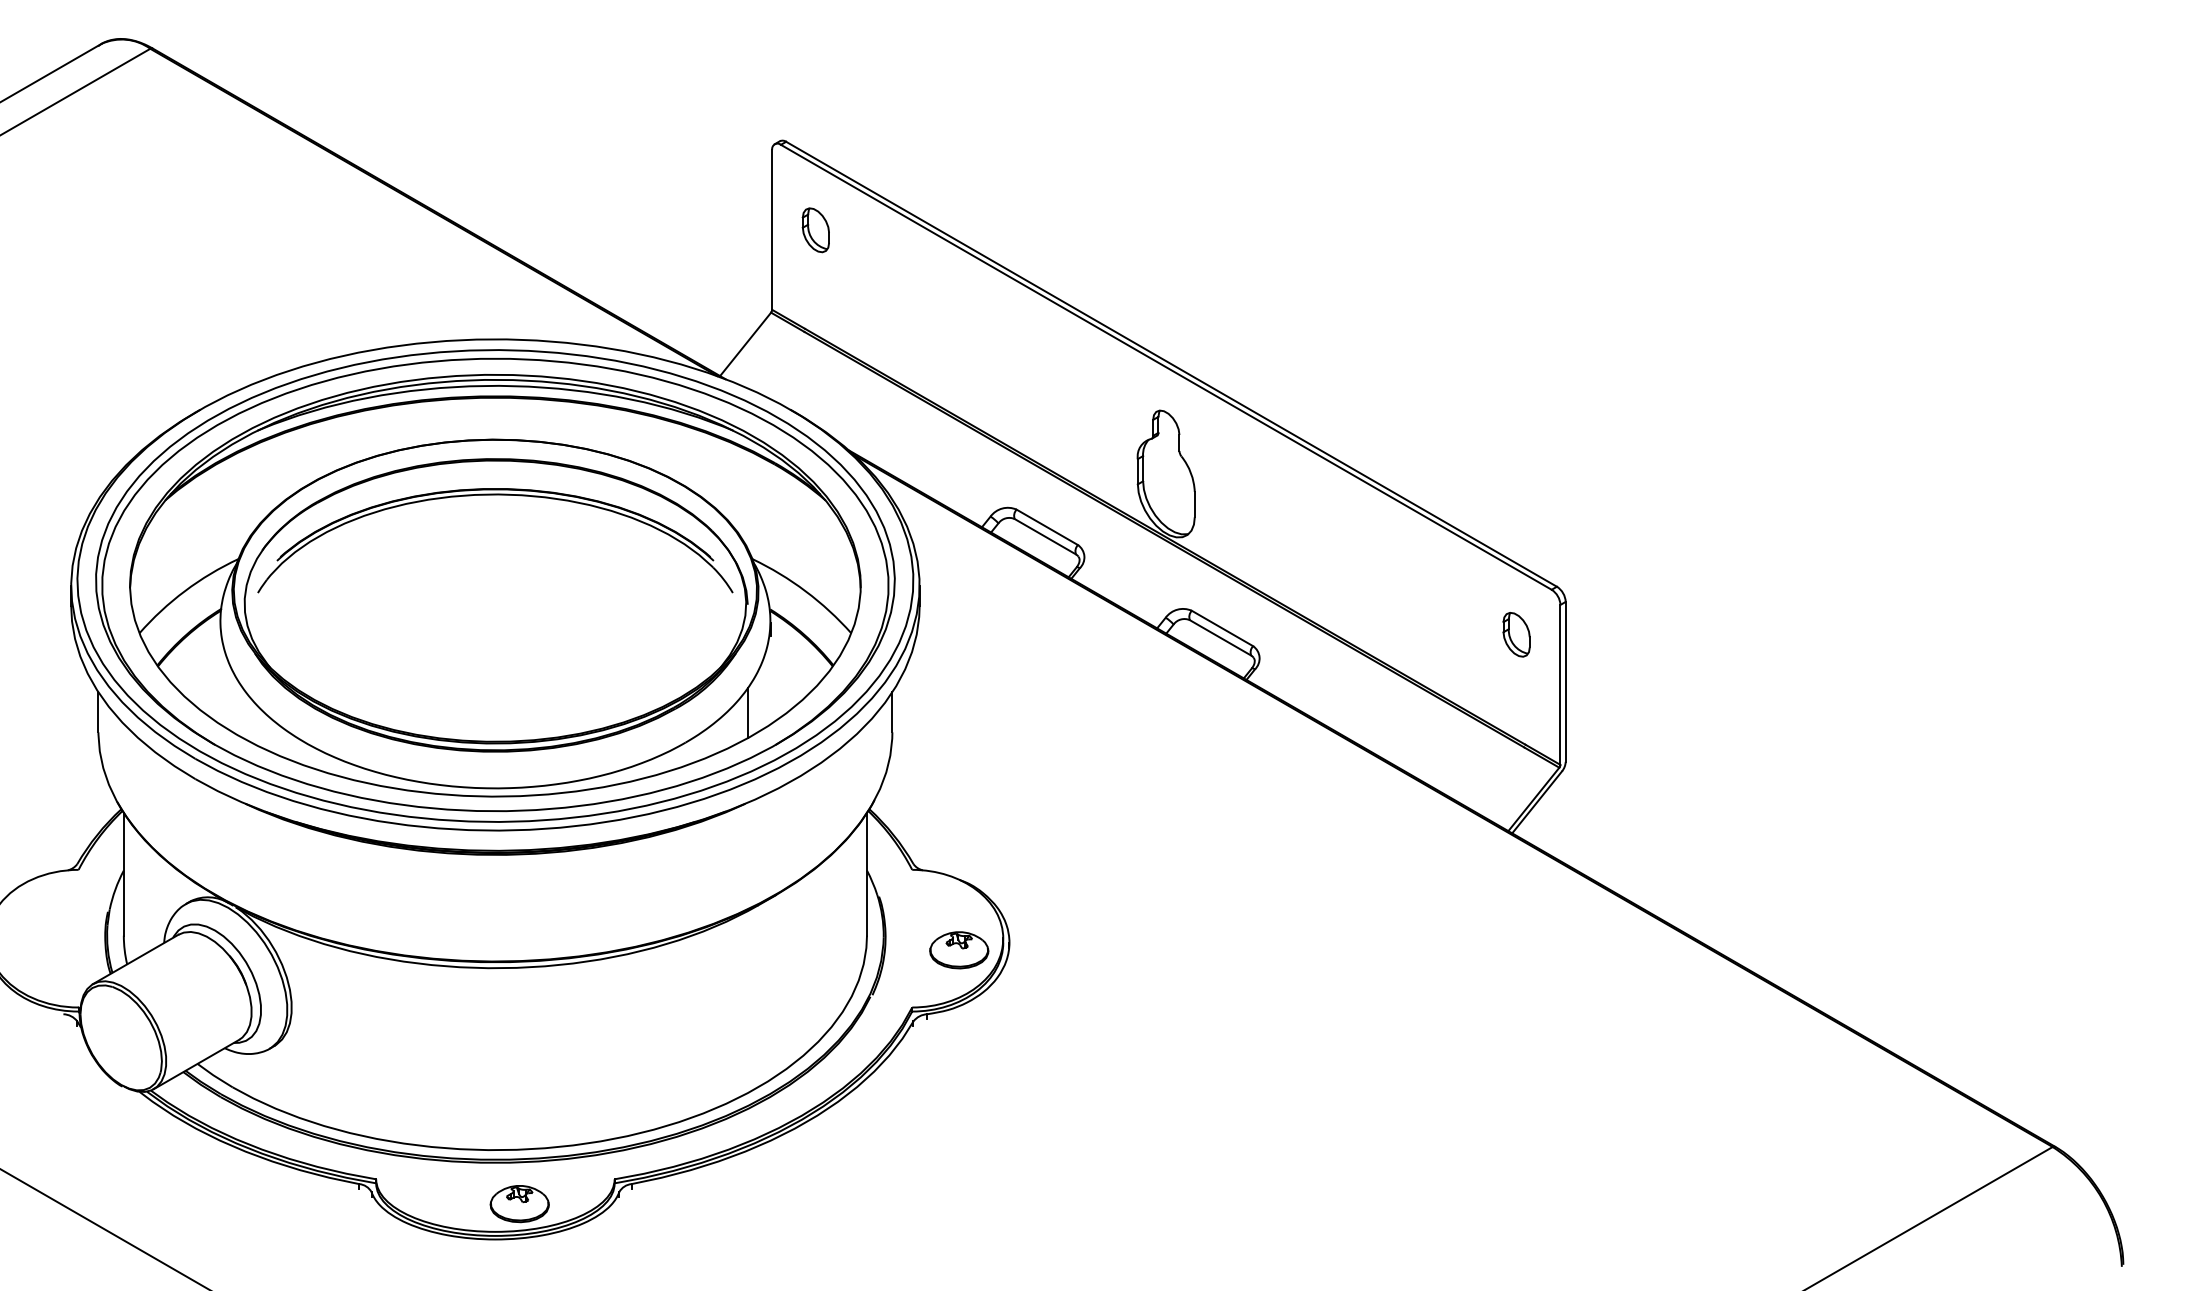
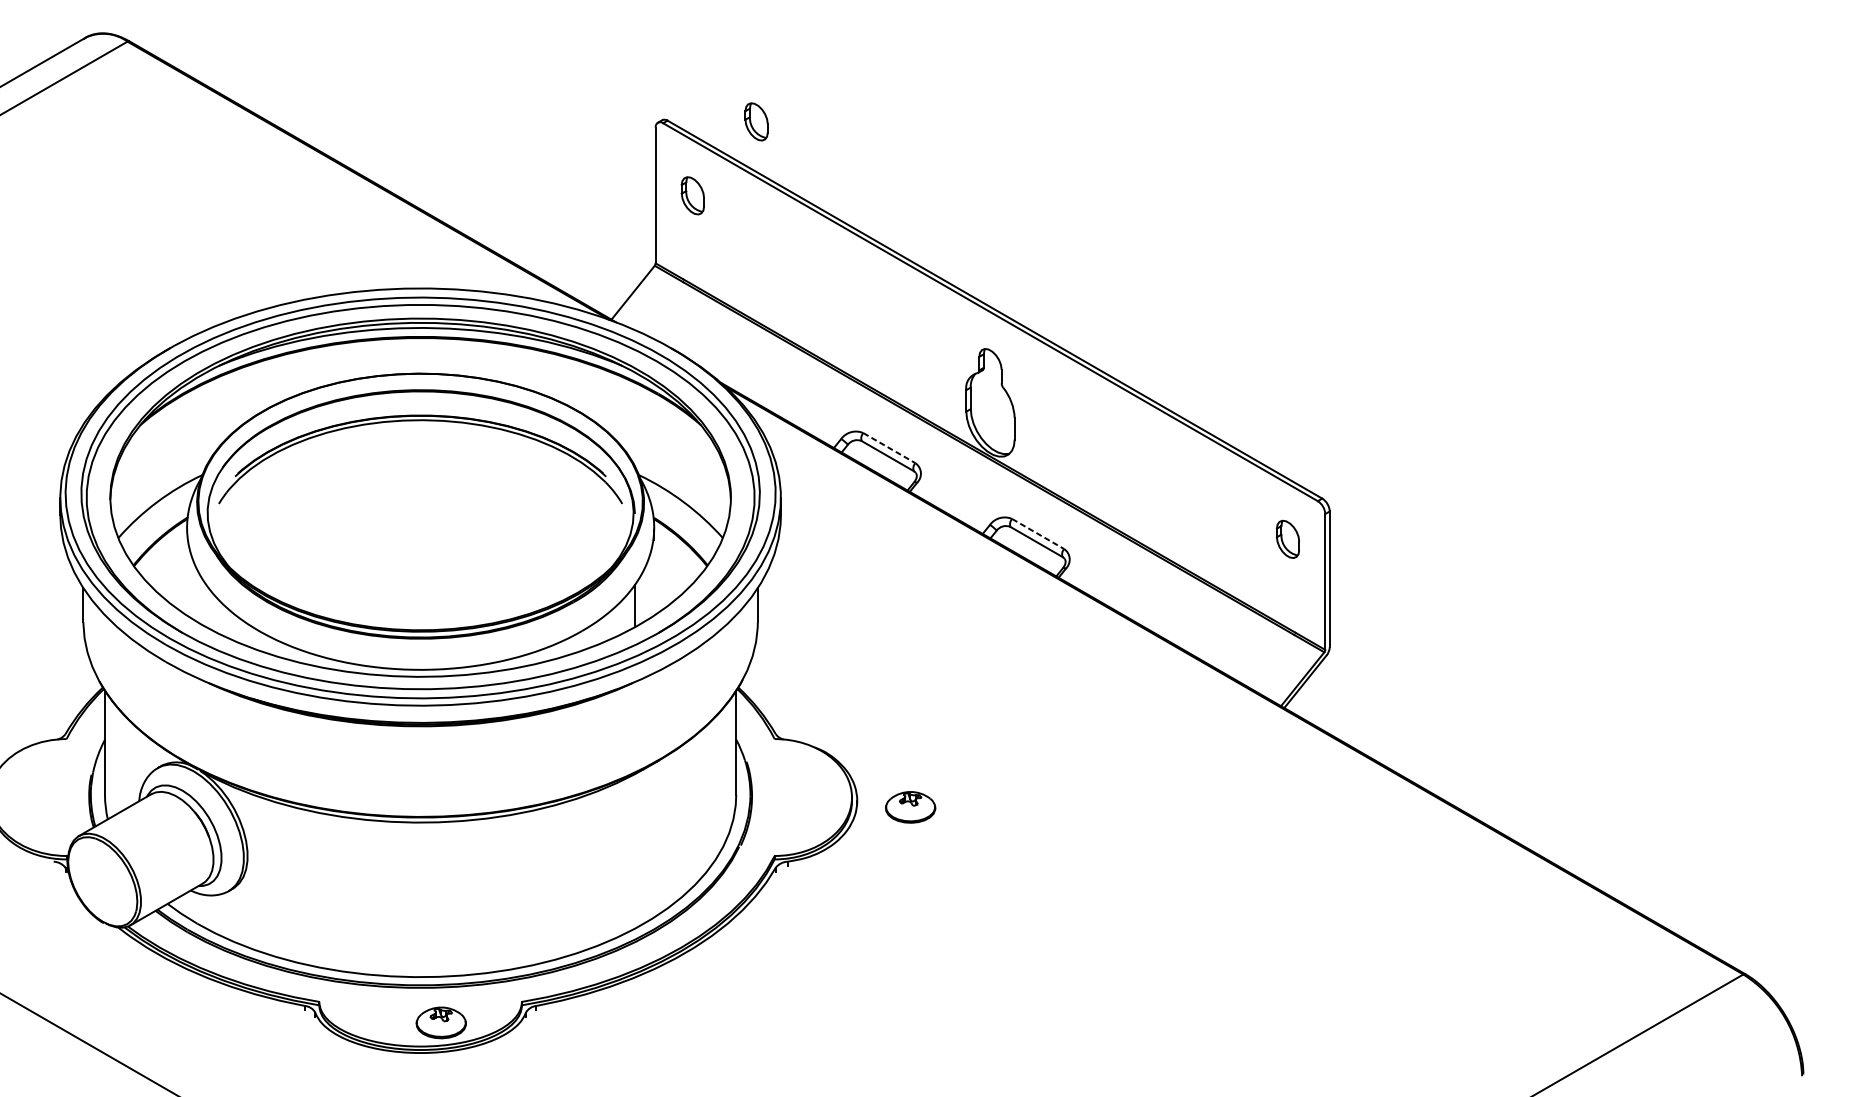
part: (890, 143) -> (756, 122), added
line: (1047, 527) -> (889, 448), solid -> dashed
line: (1222, 628) -> (1038, 534), solid -> dashed
part: (959, 950) -> (910, 807), moved

